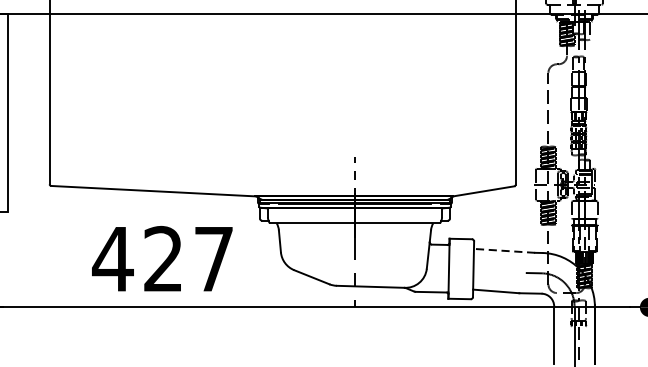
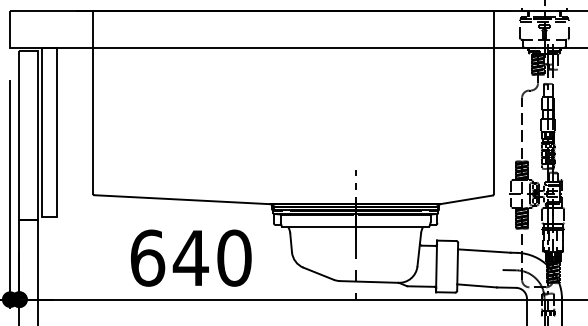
line: (503, 251) -> (483, 251), dashed -> solid
text: (162, 258) -> (190, 257), 427 -> 640

